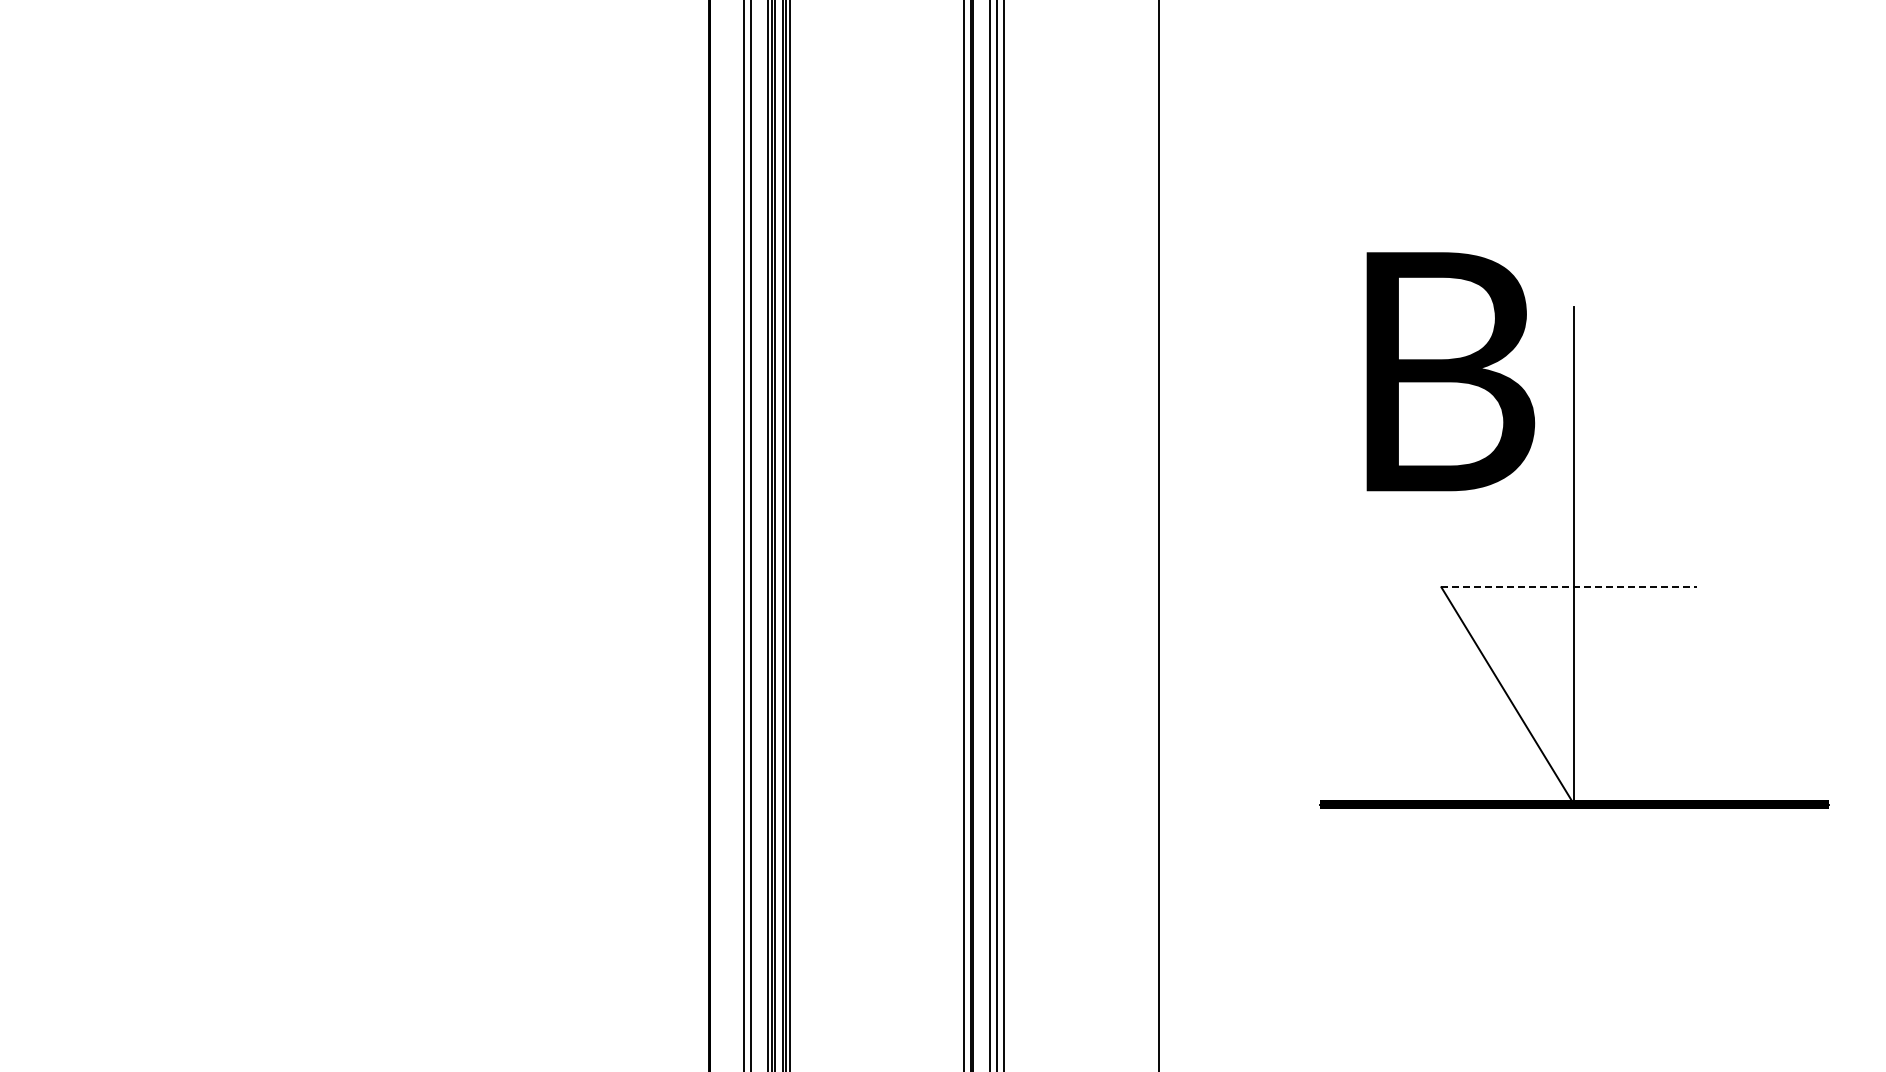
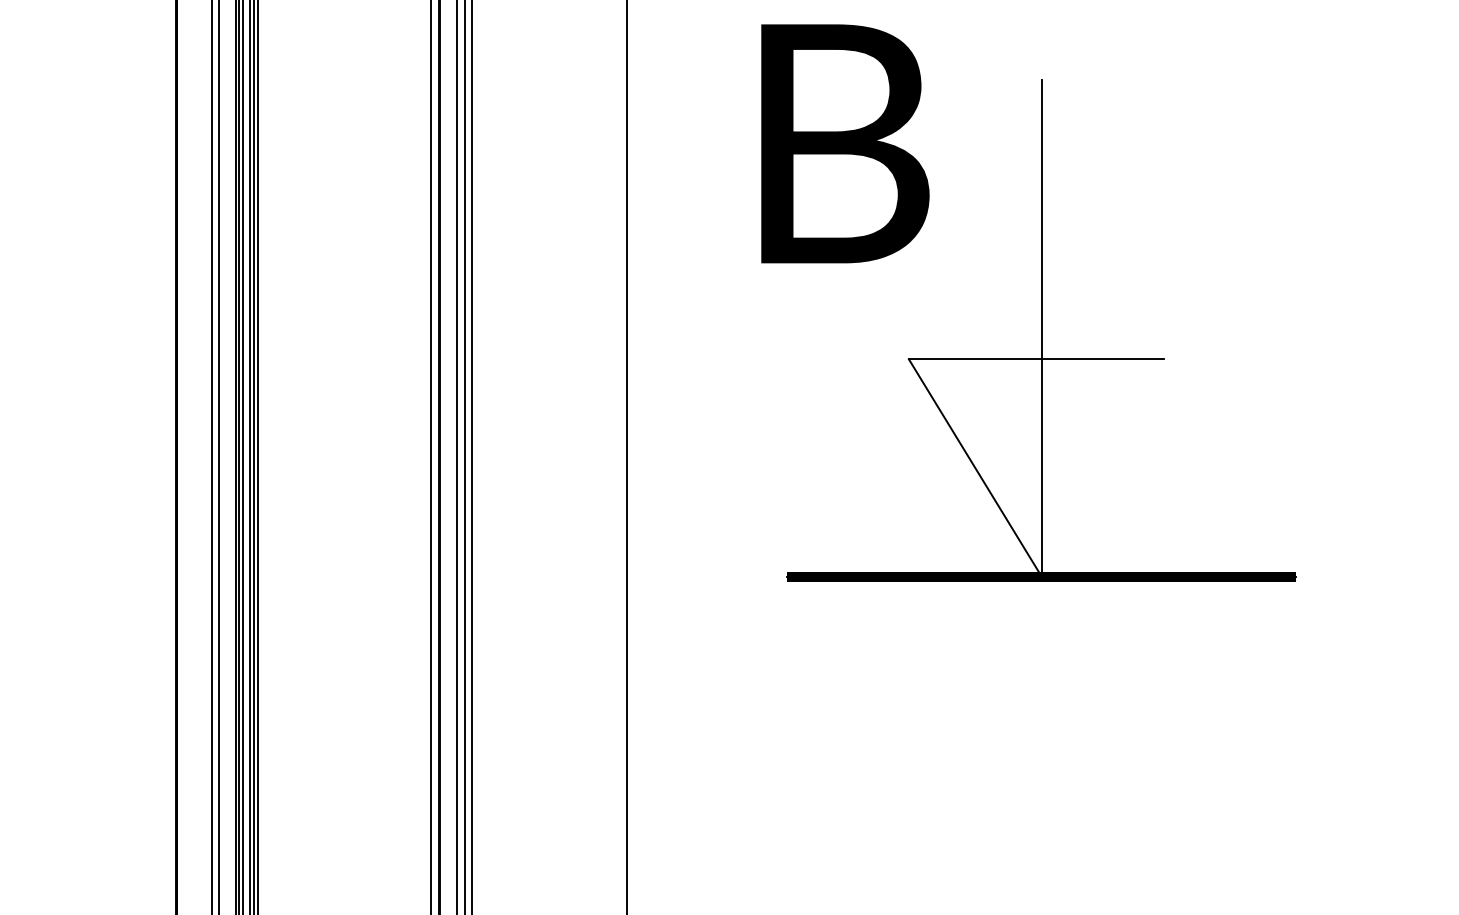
text: (1450, 371) -> (845, 143), moved
line: (1568, 587) -> (1036, 359), dashed -> solid

